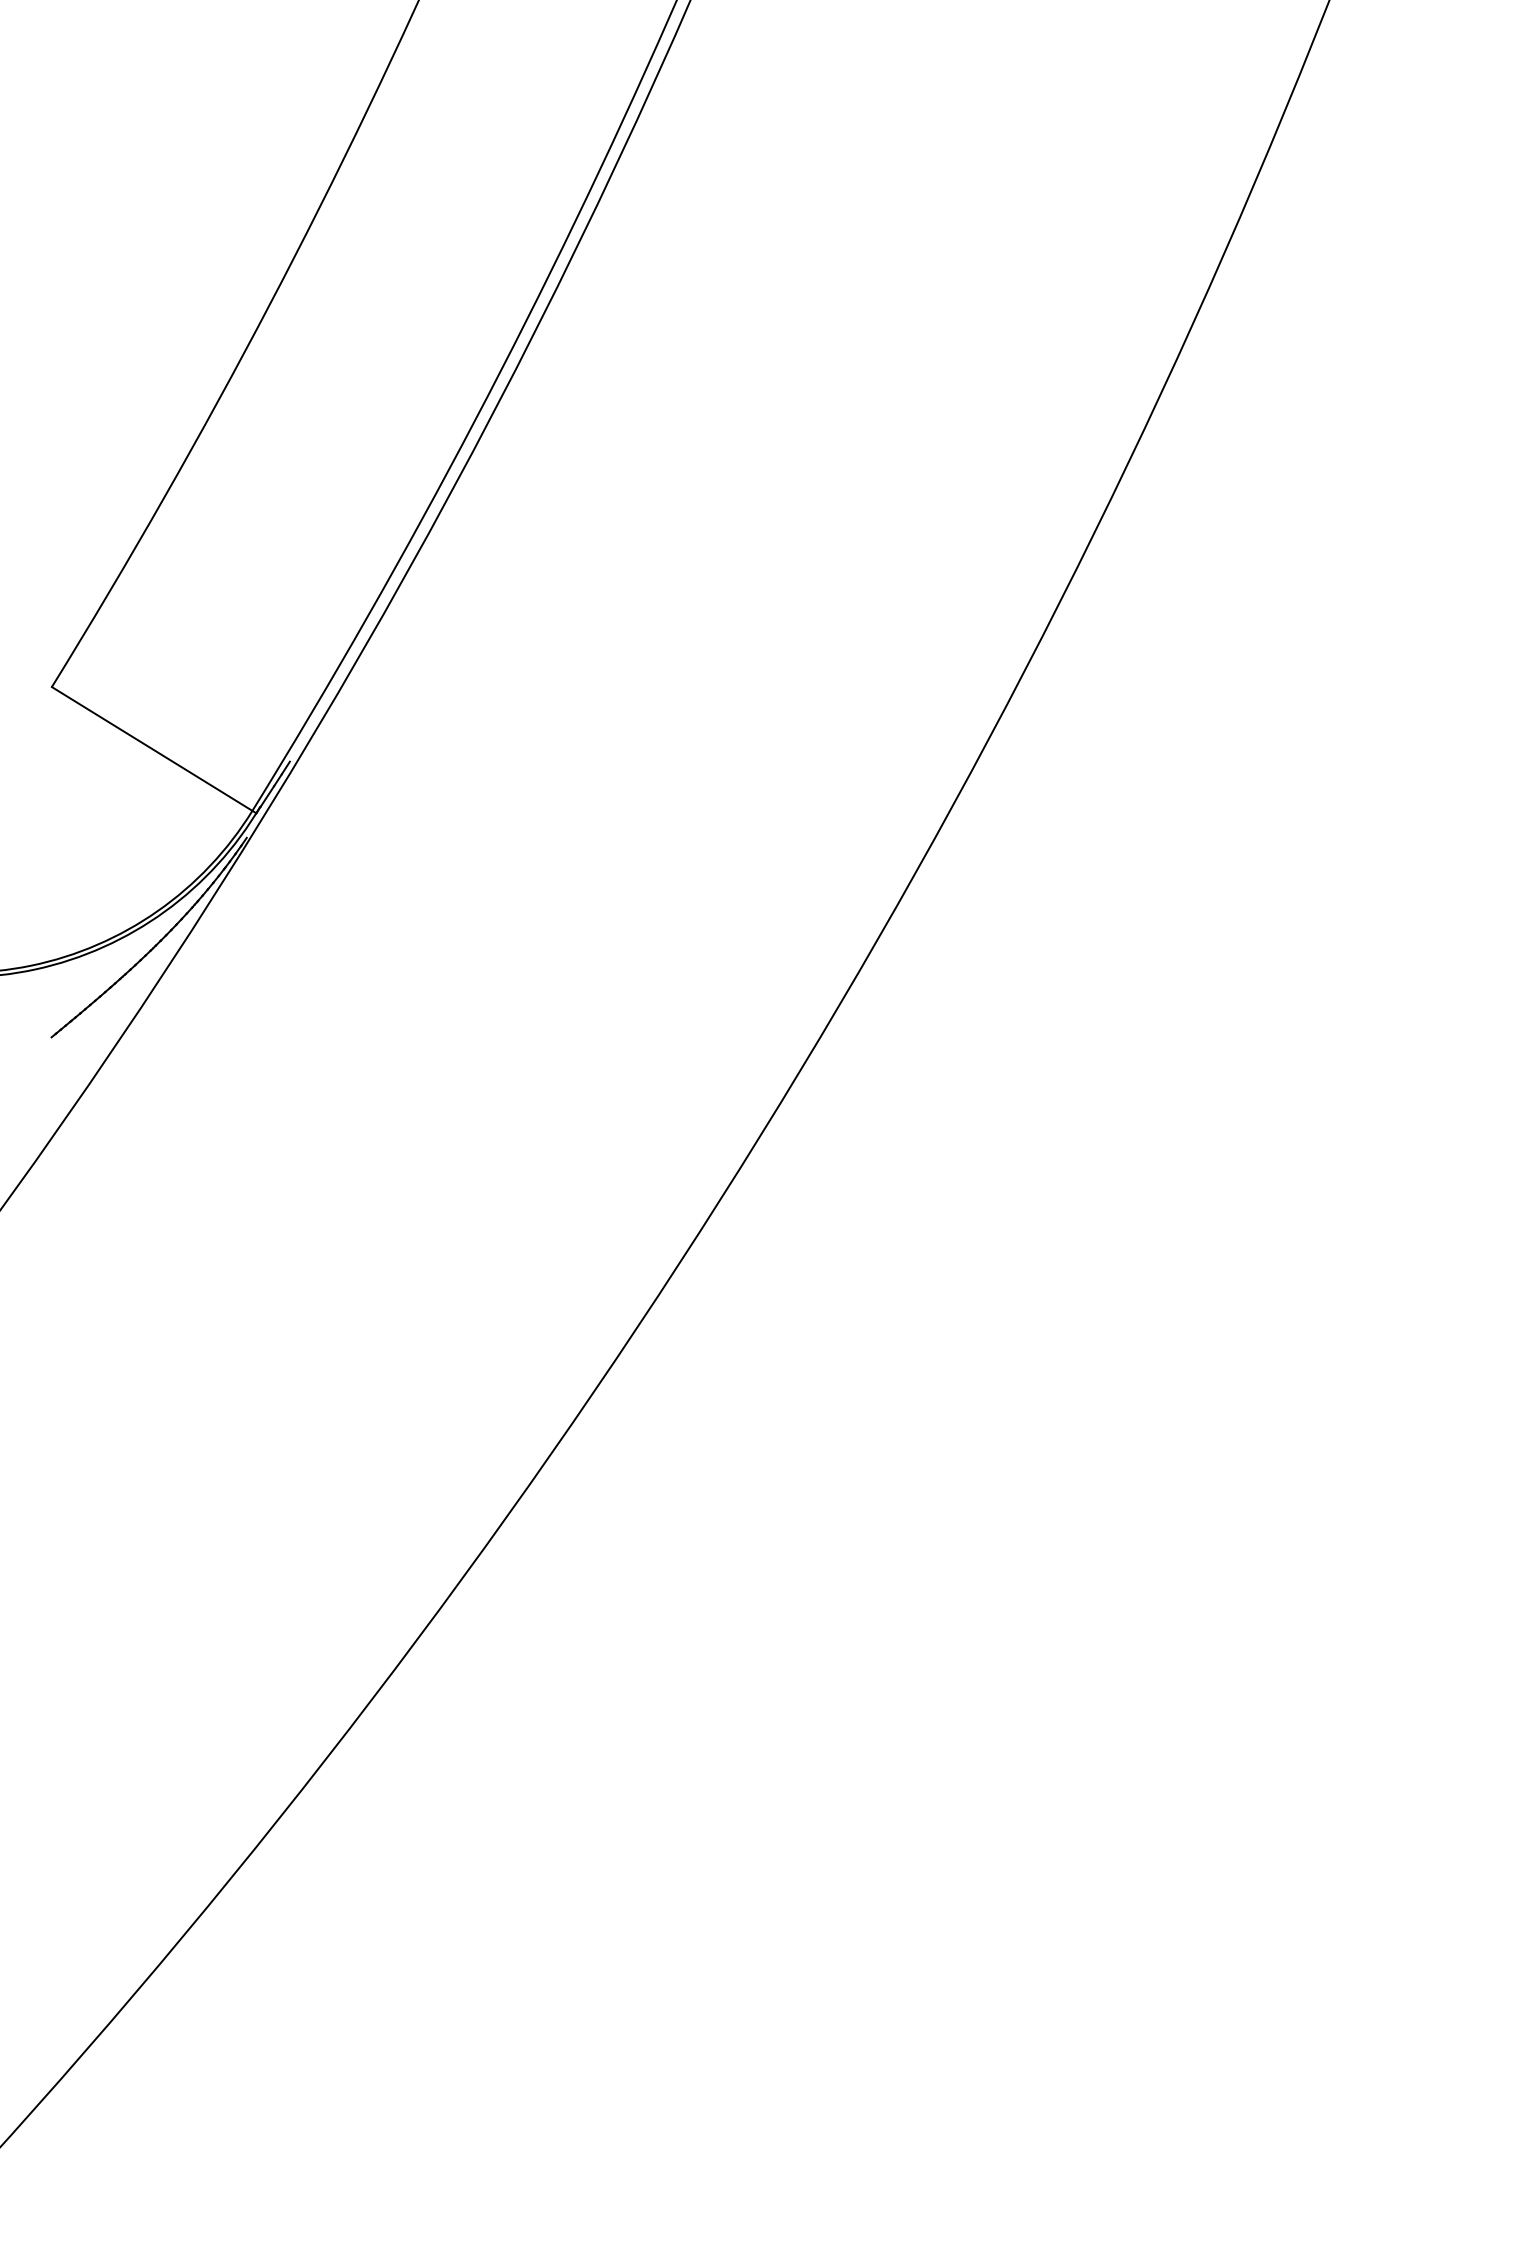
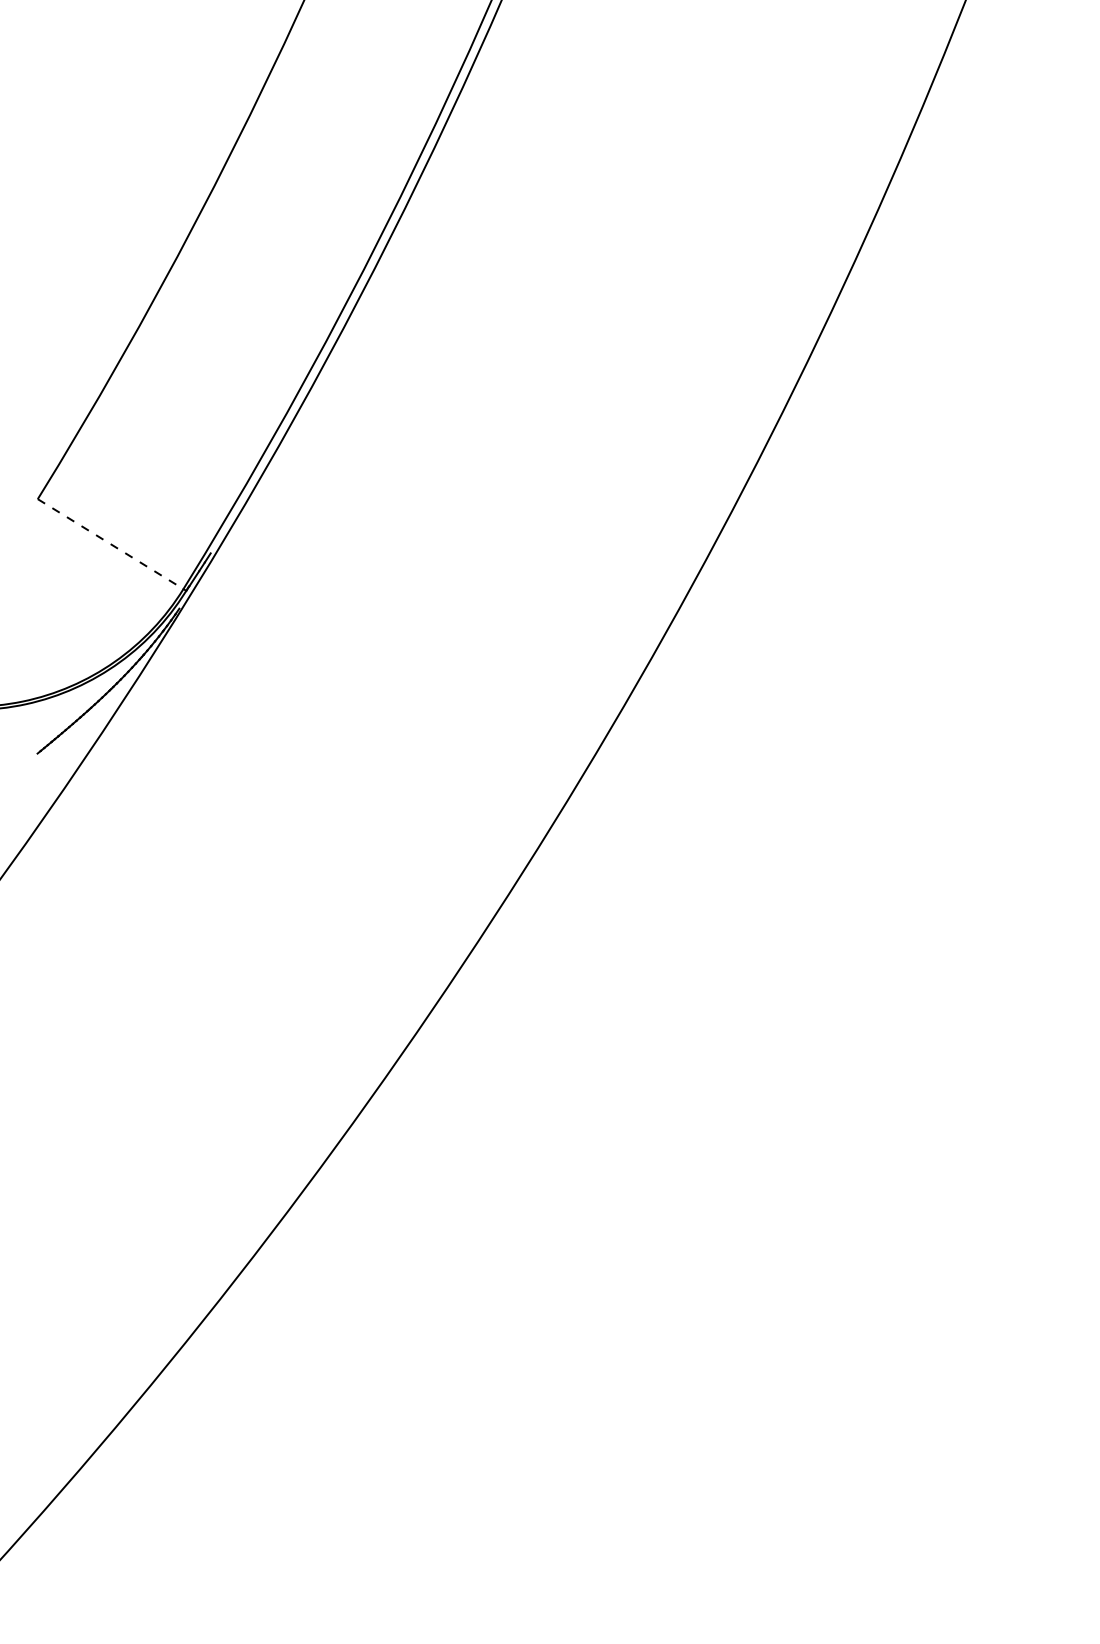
line: (152, 748) -> (110, 543), solid -> dashed

